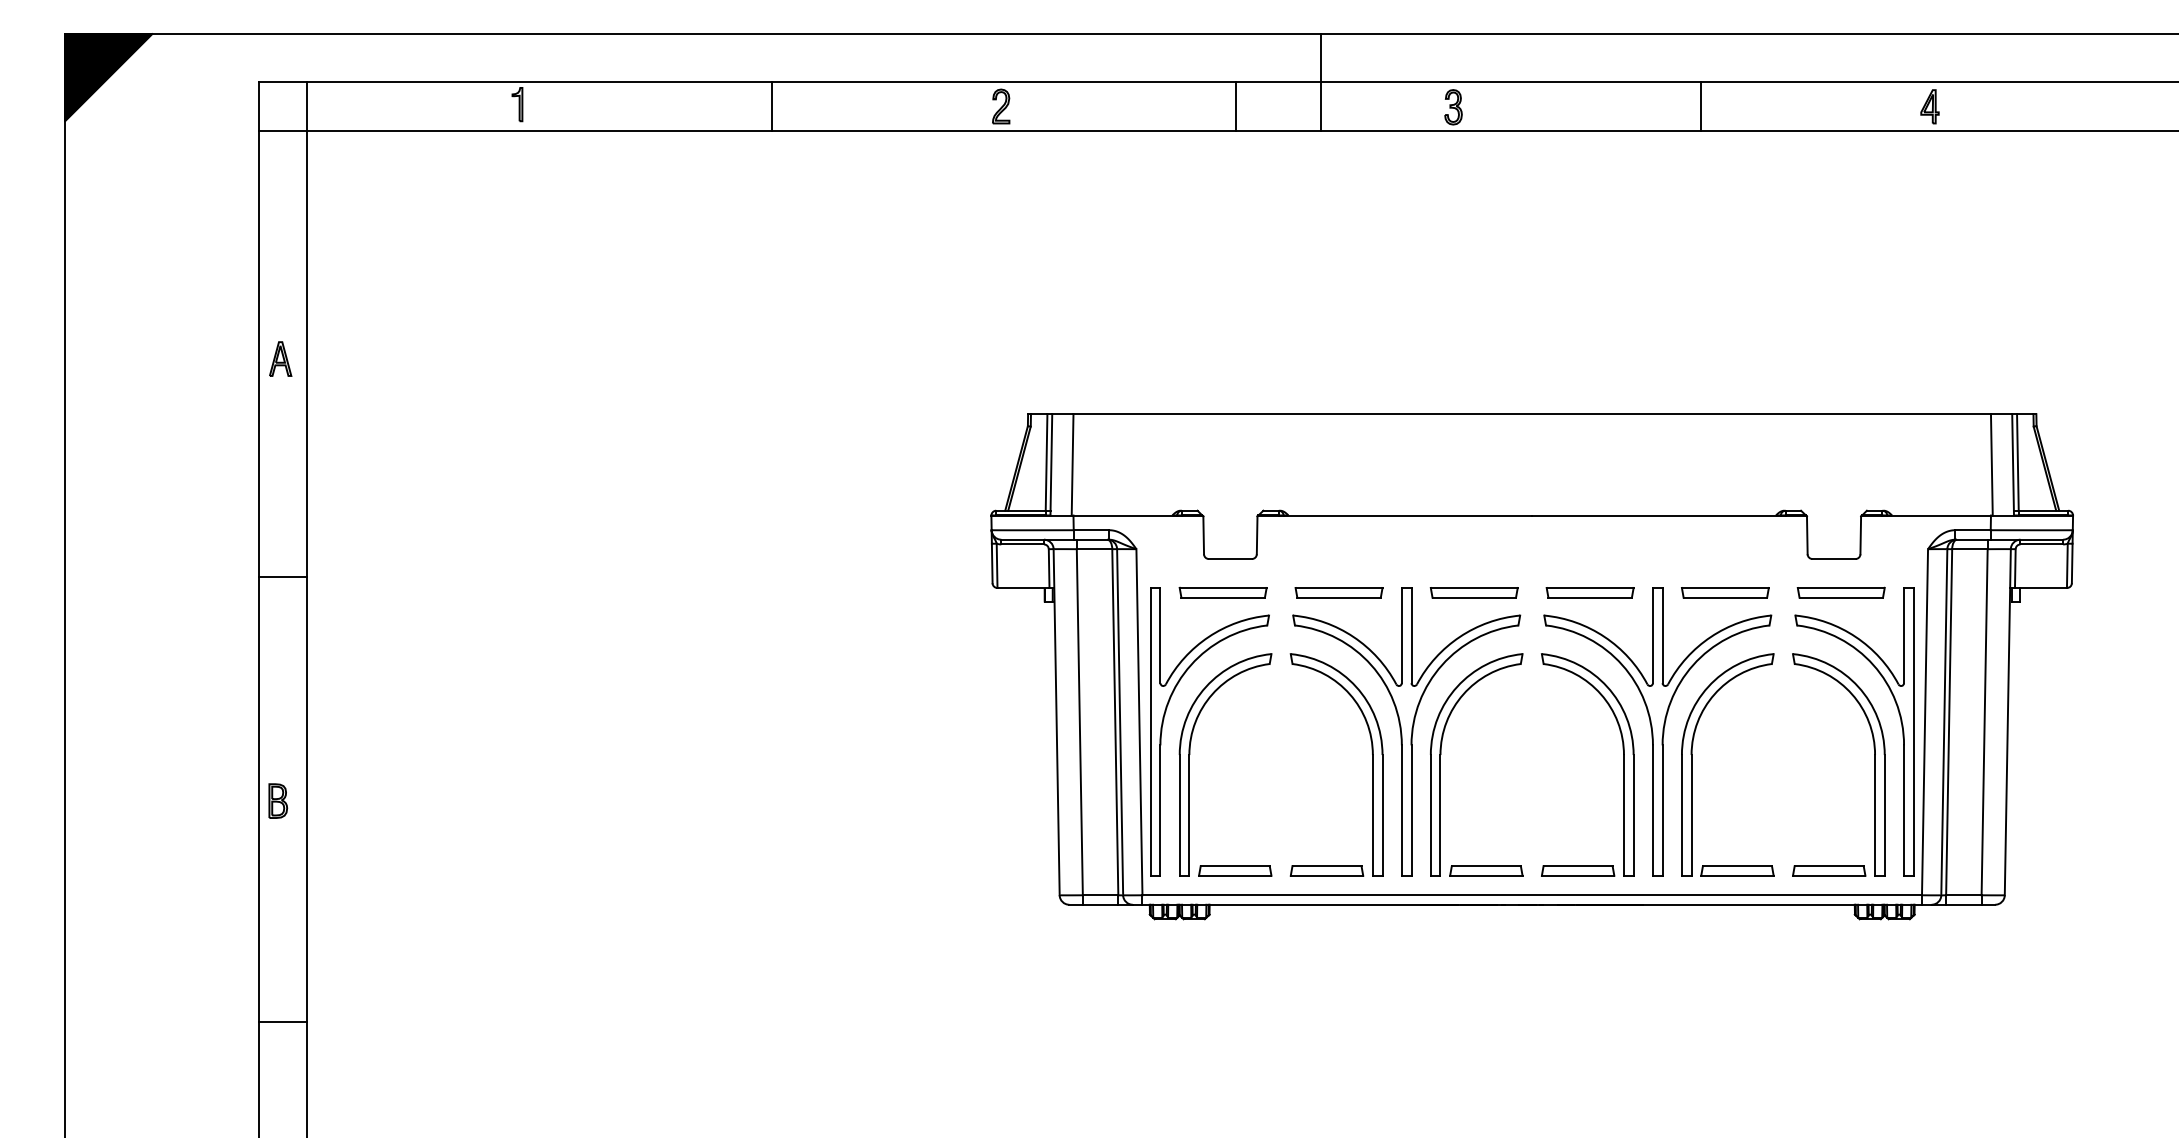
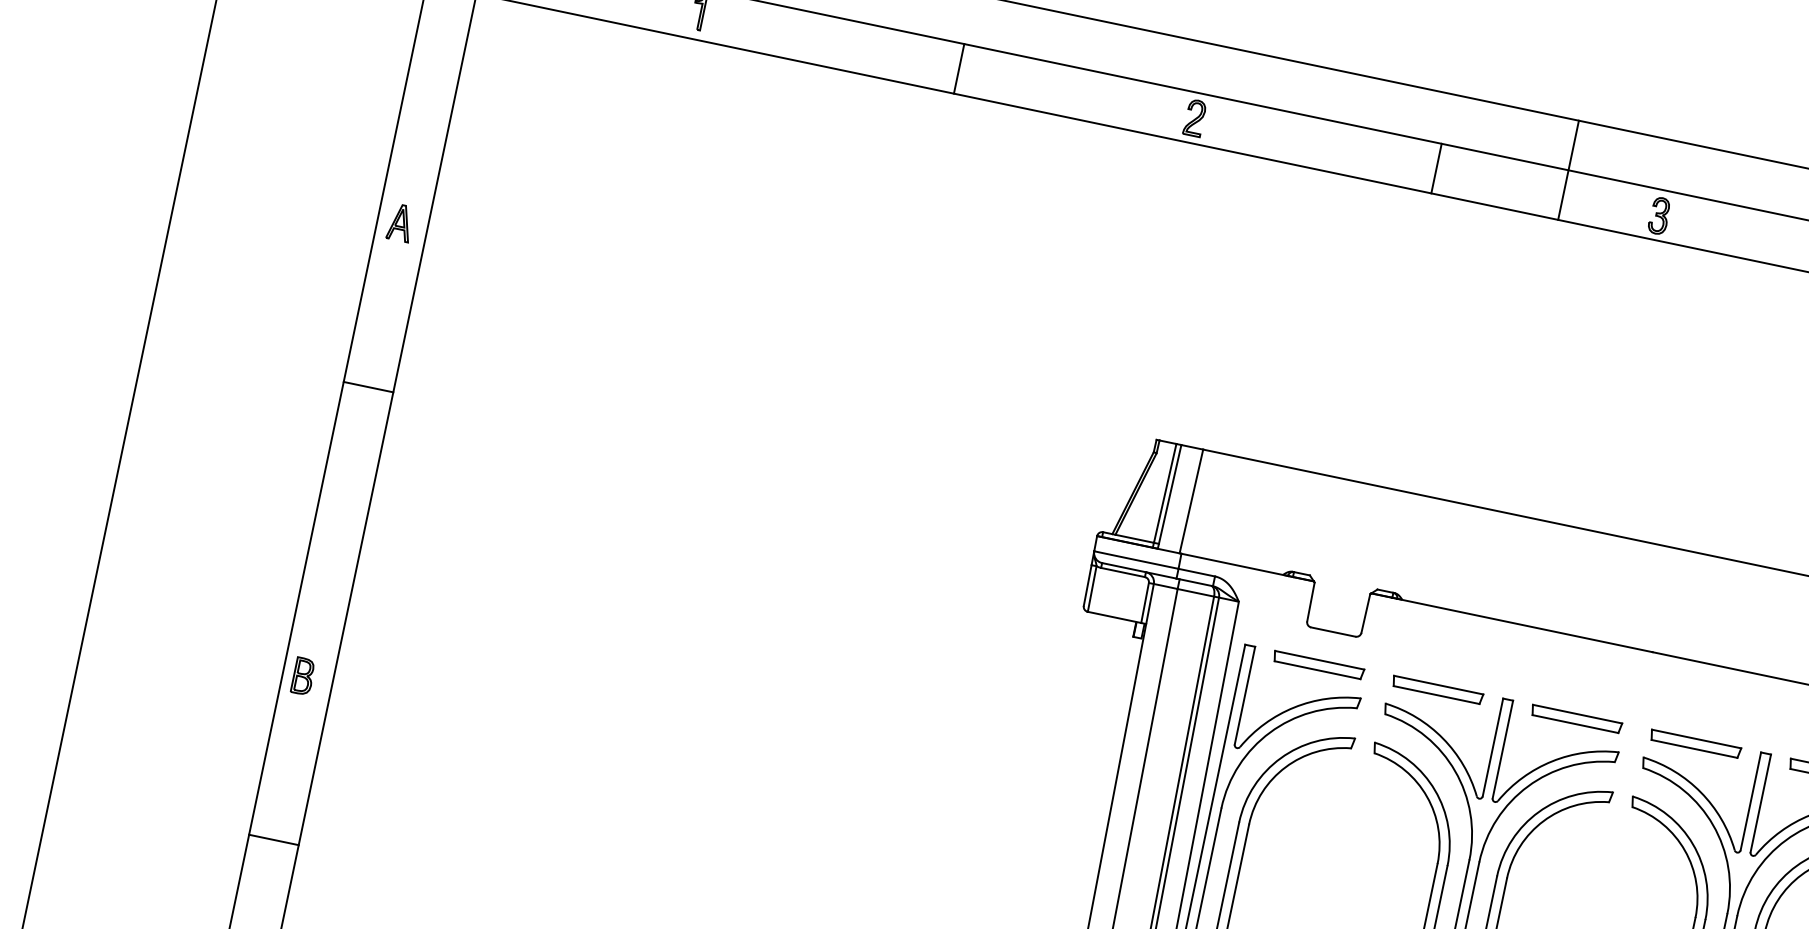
line: (1320, 82) -> (1568, 170), moved
line: (282, 576) -> (368, 387), moved
line: (282, 1022) -> (273, 840), moved

